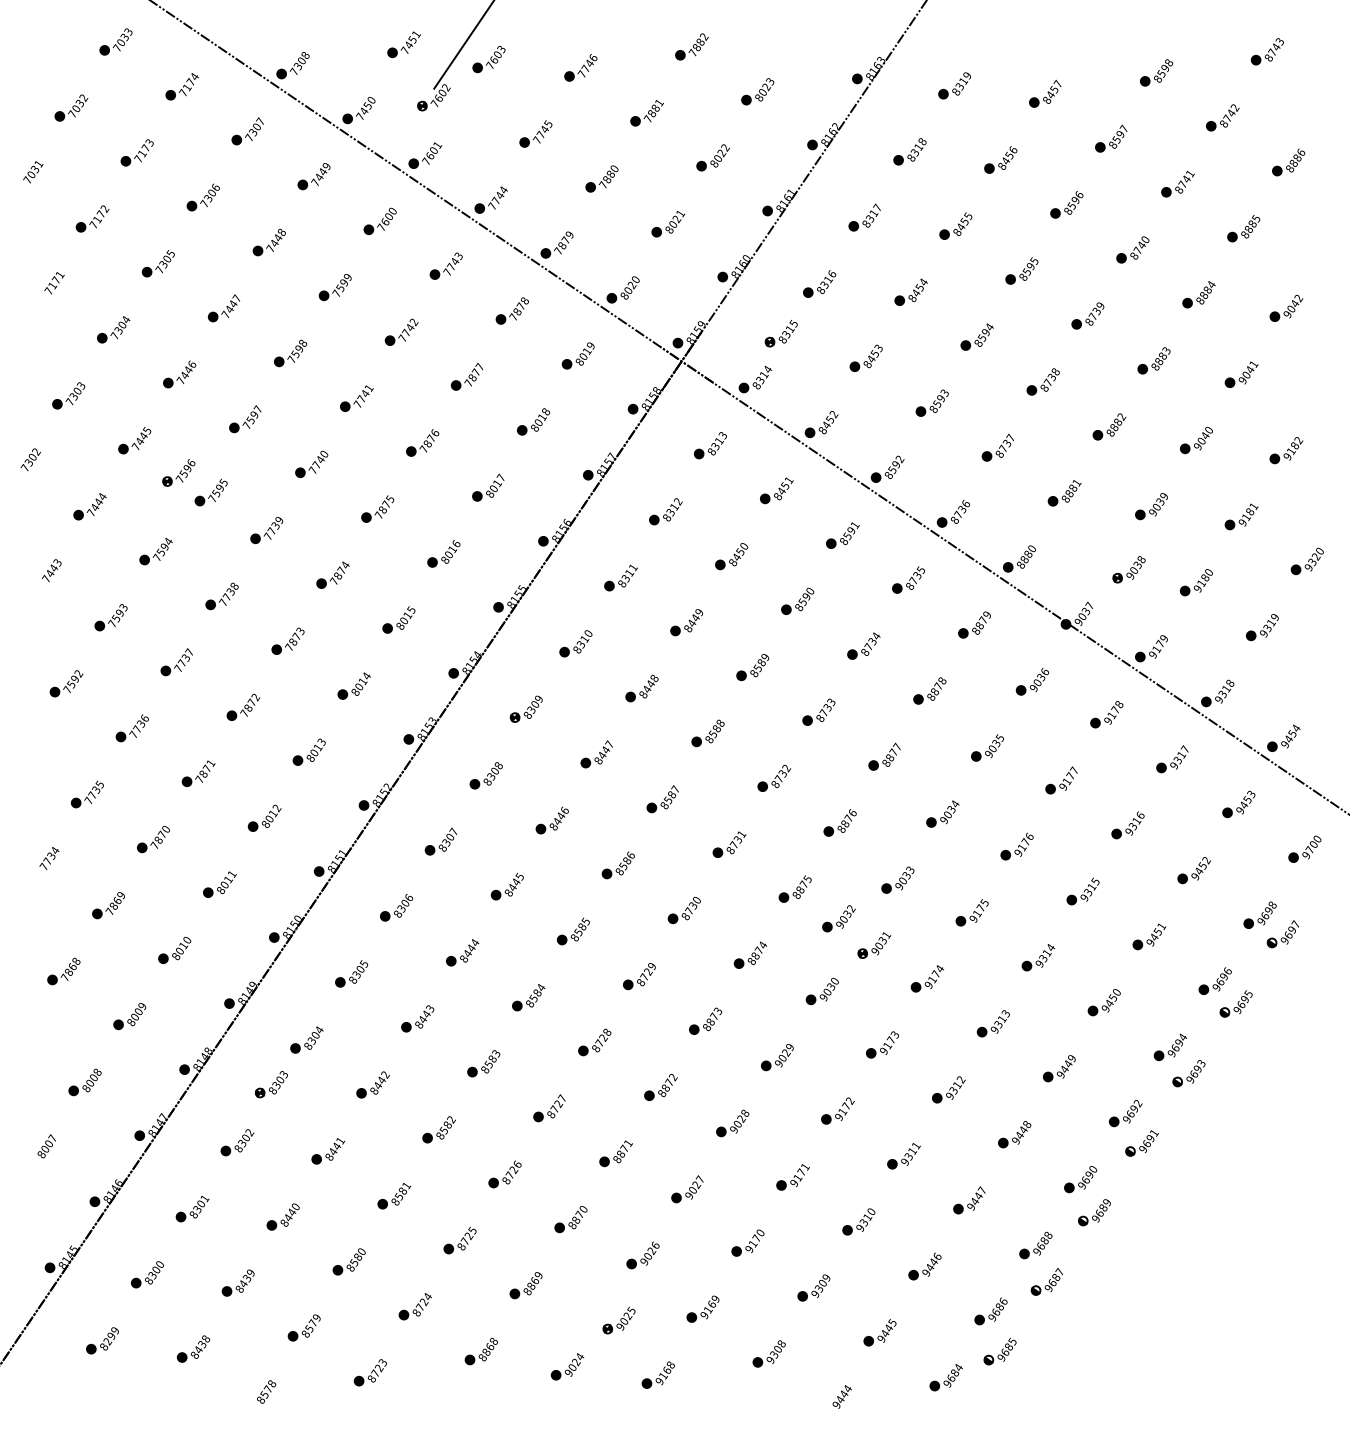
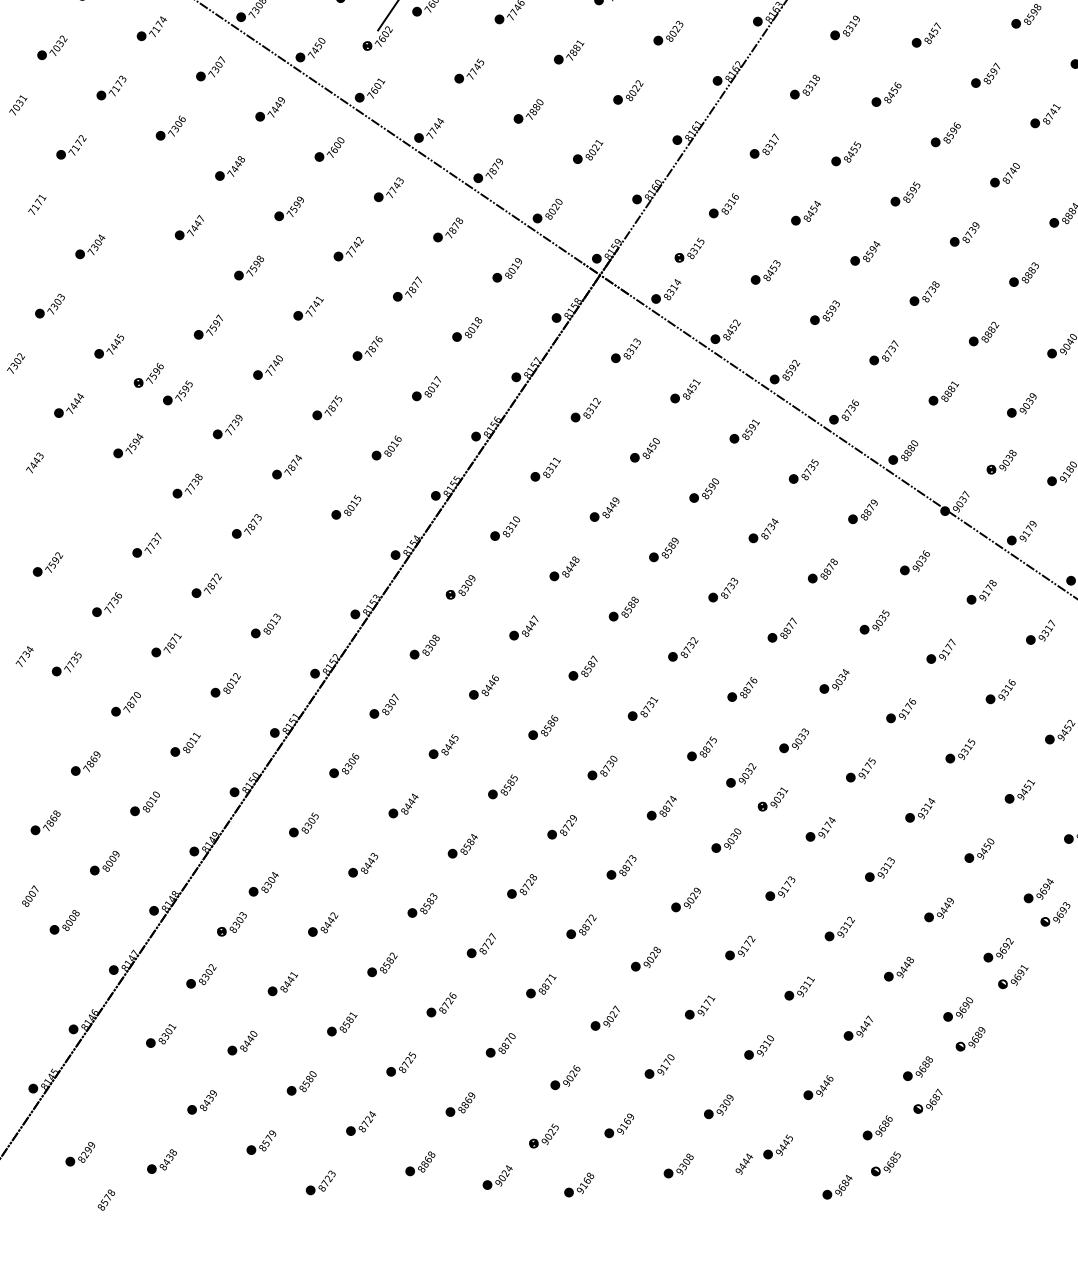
part: (157, 263) -> (129, 187), removed
part: (179, 374) -> (149, 286), removed
part: (110, 617) -> (87, 504), removed
part: (353, 685) -> (305, 566), removed
text: (49, 858) -> (24, 656), moved
text: (46, 1146) -> (30, 896), moved
part: (147, 1274) -> (120, 1094), removed
text: (266, 1391) -> (106, 1199), moved
text: (841, 1396) -> (743, 1163), moved

